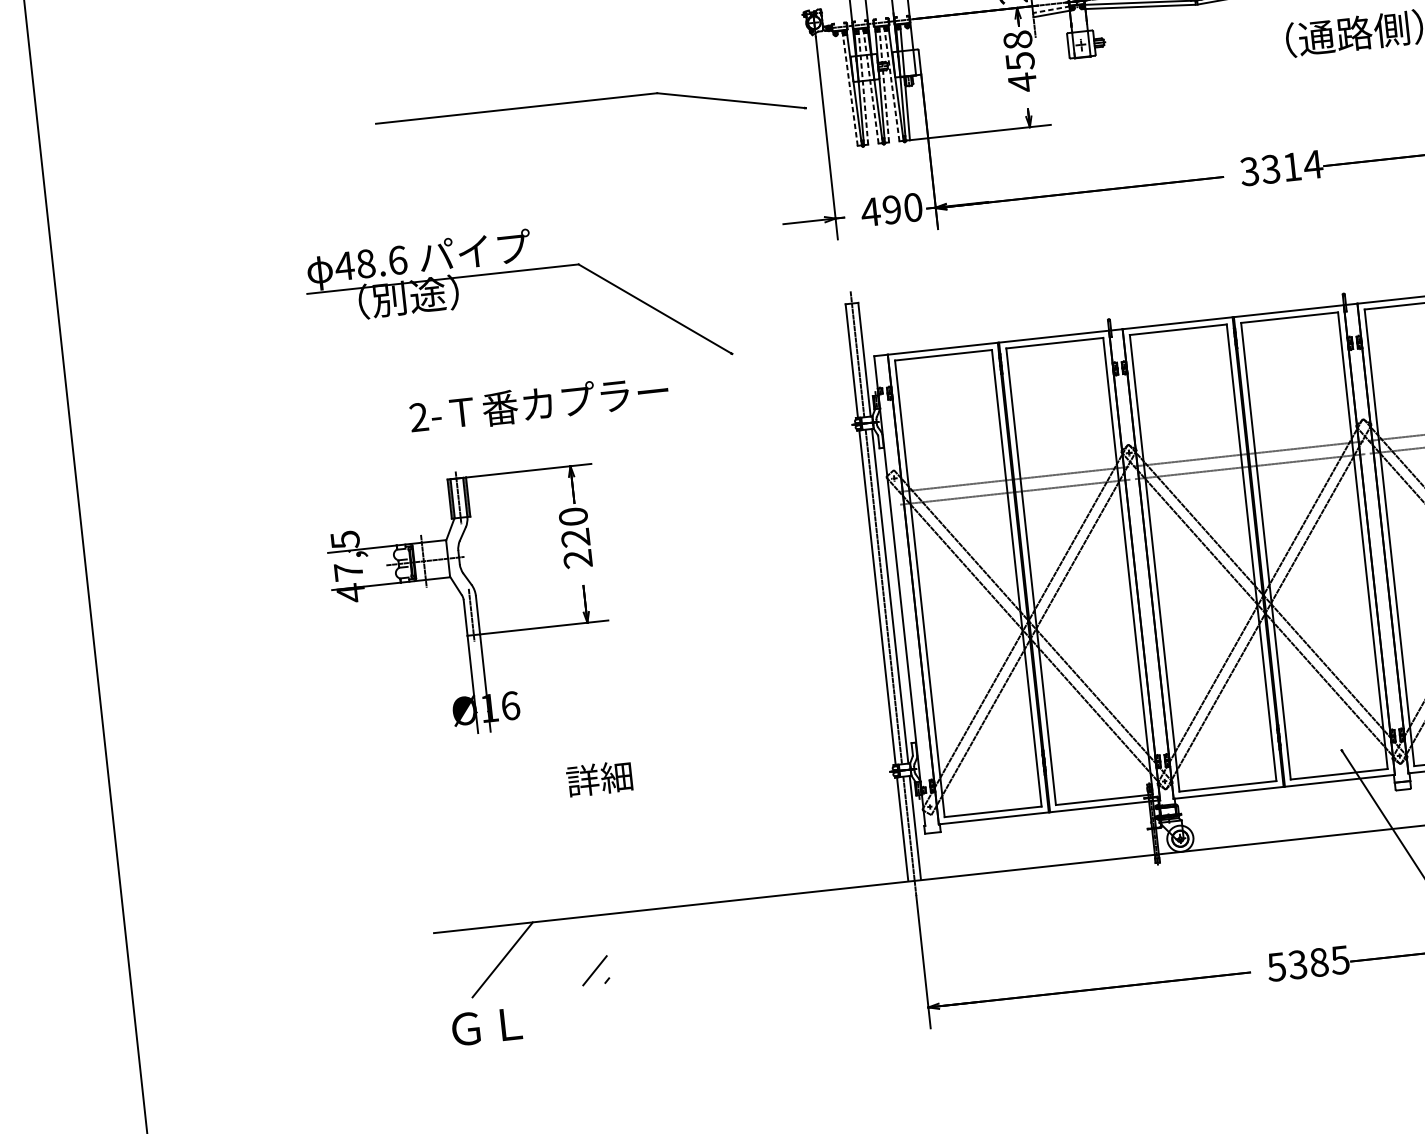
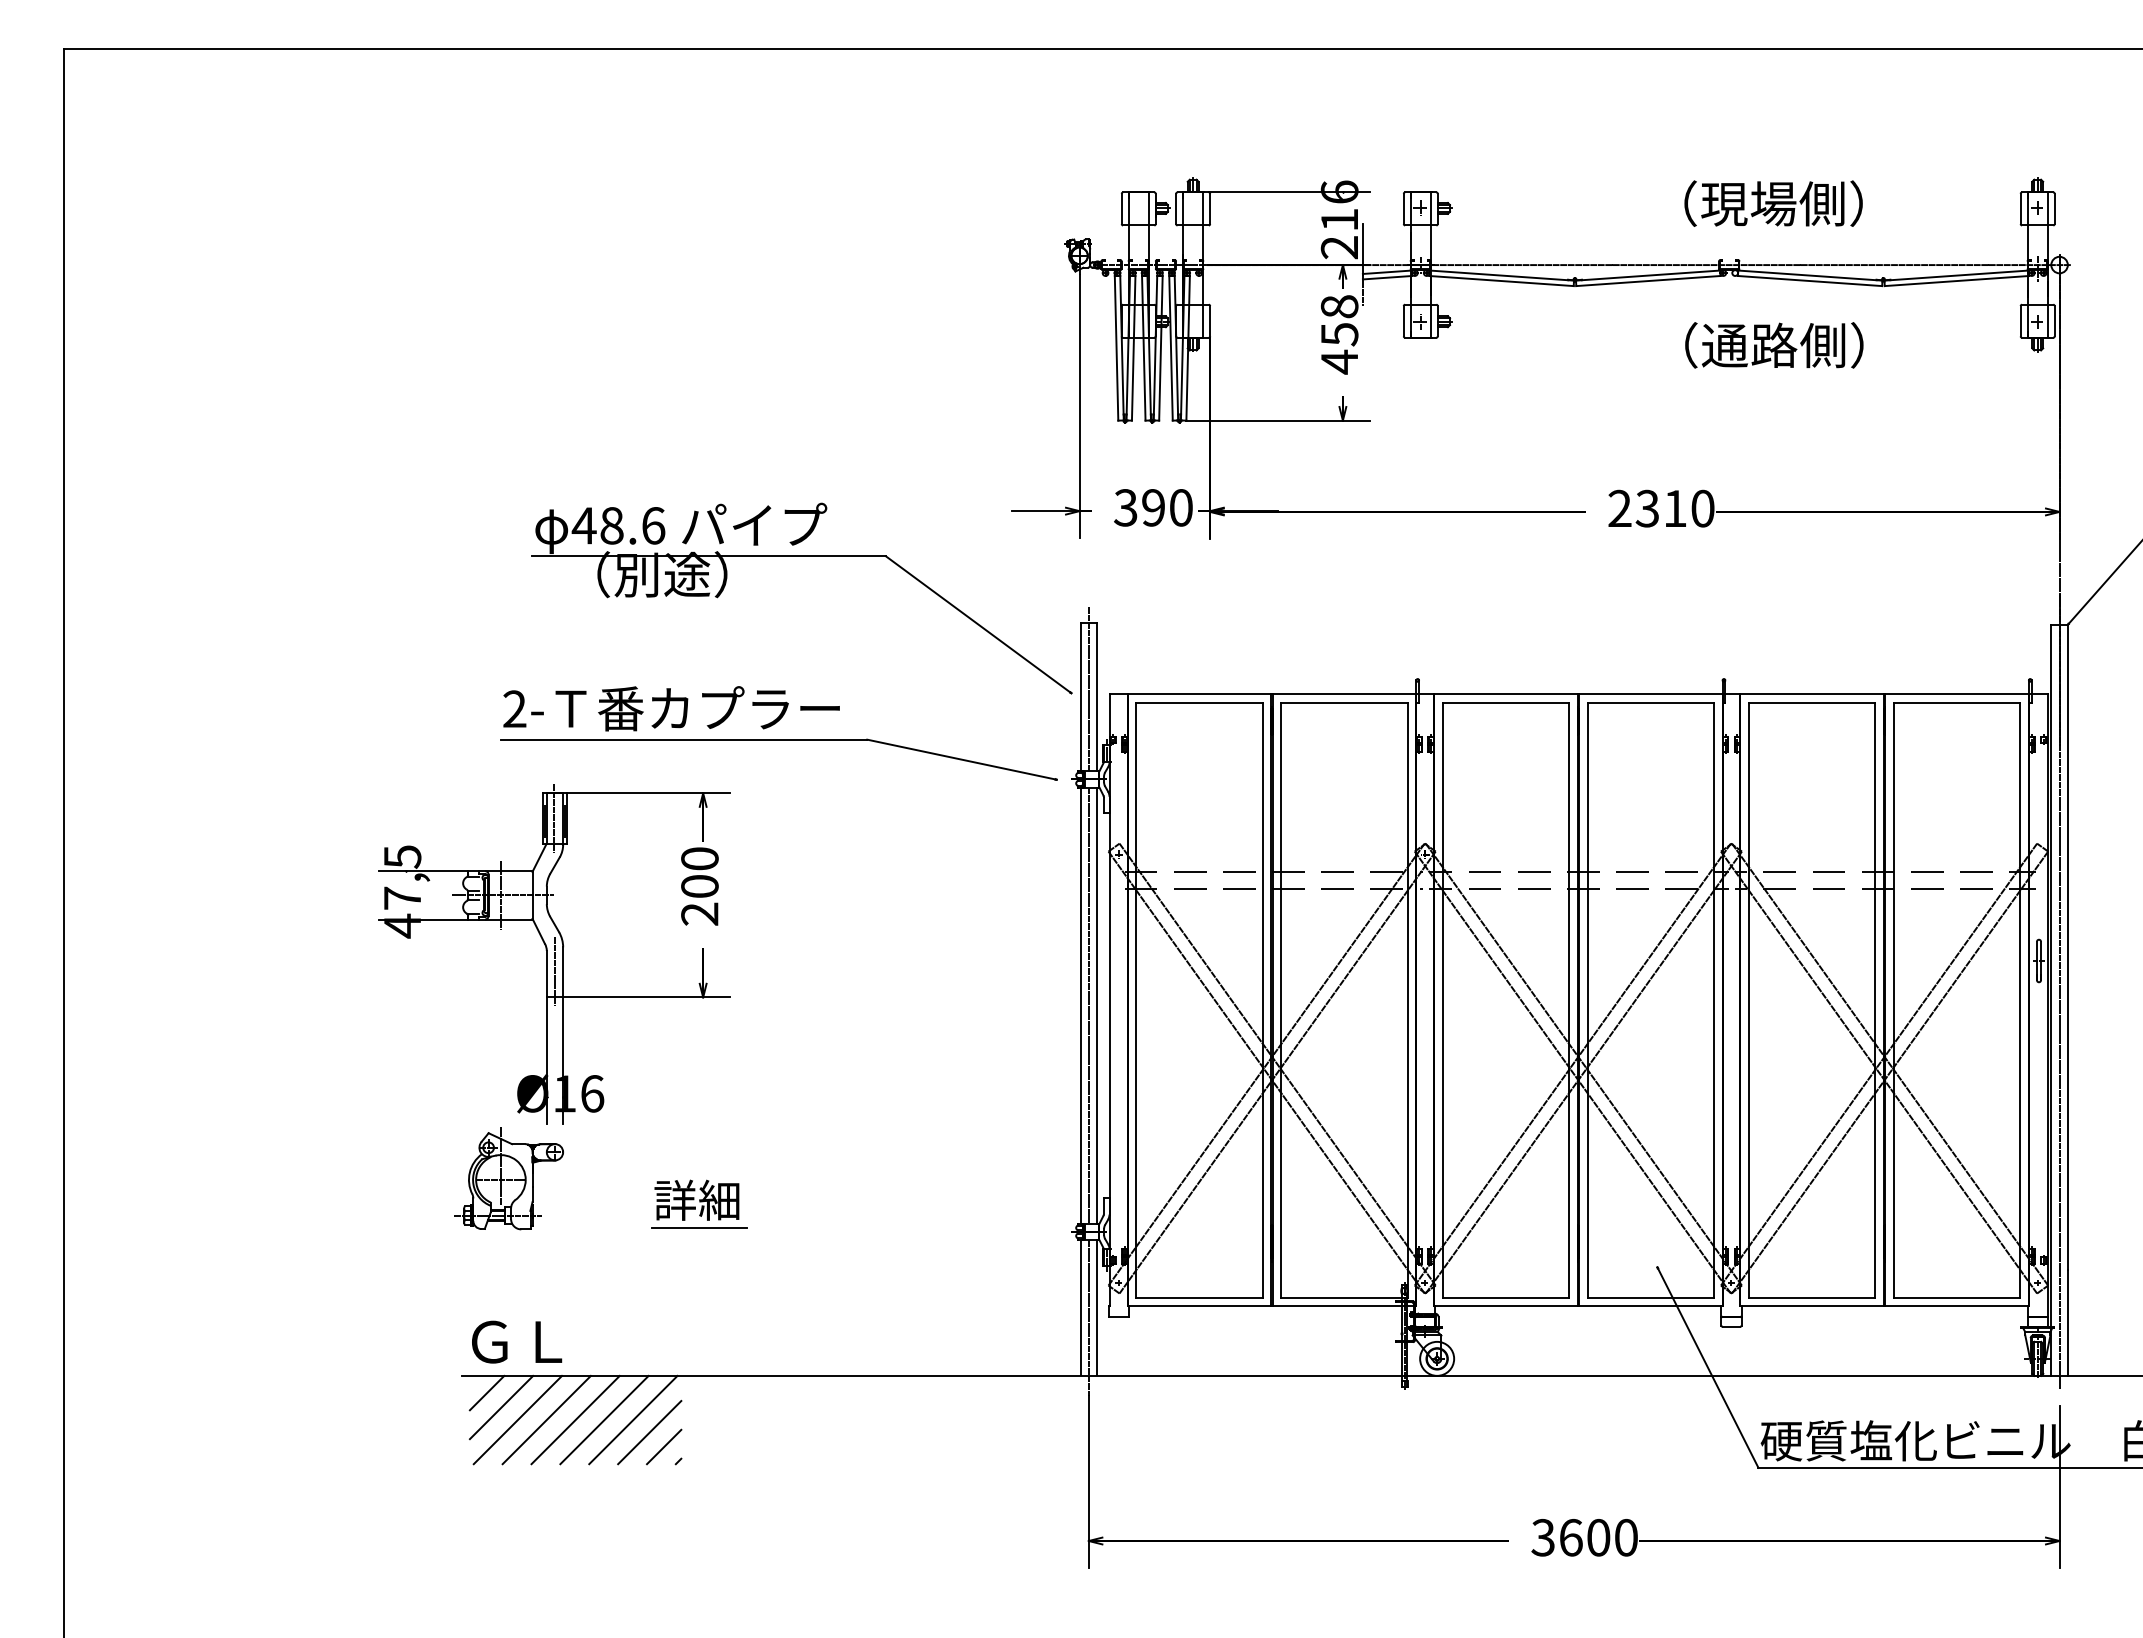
line: (1051, 9) -> (1386, 272), dashed -> solid
line: (892, 85) -> (1171, 347), dashed -> solid
line: (884, 86) -> (1160, 347), dashed -> solid
line: (870, 87) -> (1143, 347), dashed -> solid
line: (863, 88) -> (1133, 347), dashed -> solid
line: (850, 89) -> (1116, 347), dashed -> solid
part: (589, 101) -> (778, 740), moved
text: (1281, 168) -> (1661, 508), 3314 -> 2310
text: (870, 211) -> (1125, 507), 490 -> 390
part: (513, 271) -> (801, 556), moved
text: (575, 538) -> (699, 886), 220 -> 200
part: (453, 777) -> (508, 1178), added
line: (603, 800) -> (699, 1228), added
line: (454, 943) -> (486, 1392), added
line: (569, 952) -> (633, 1419), added
line: (466, 954) -> (501, 1407), added
line: (546, 954) -> (604, 1419), added
line: (524, 957) -> (575, 1419), added
line: (582, 960) -> (649, 1432), added
line: (480, 961) -> (517, 1419), added
text: (1308, 963) -> (1584, 1537), 5385 -> 3600
text: (487, 1026) -> (517, 1341), moved

